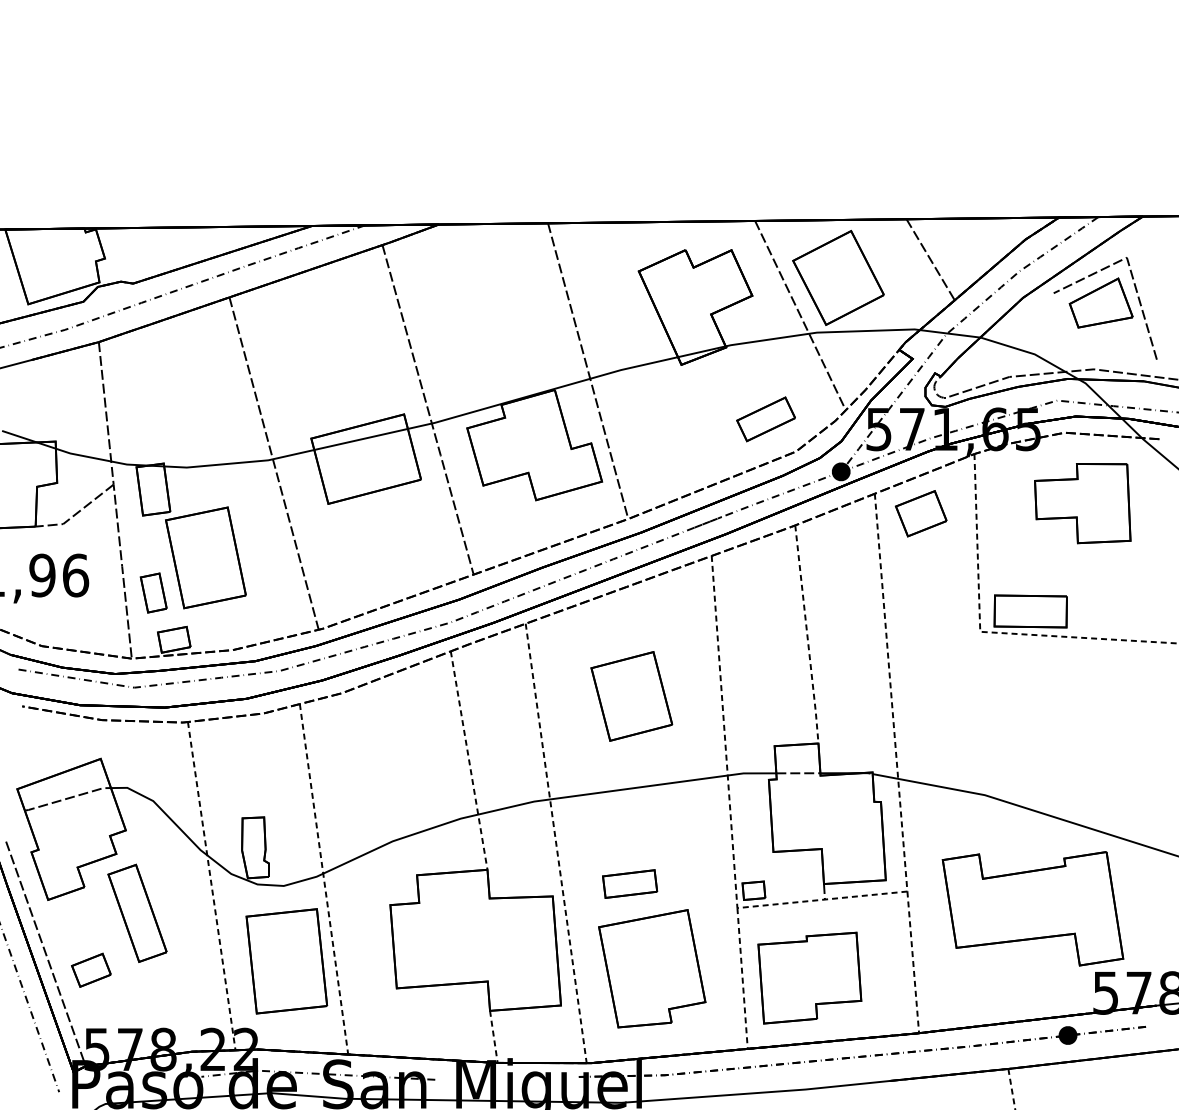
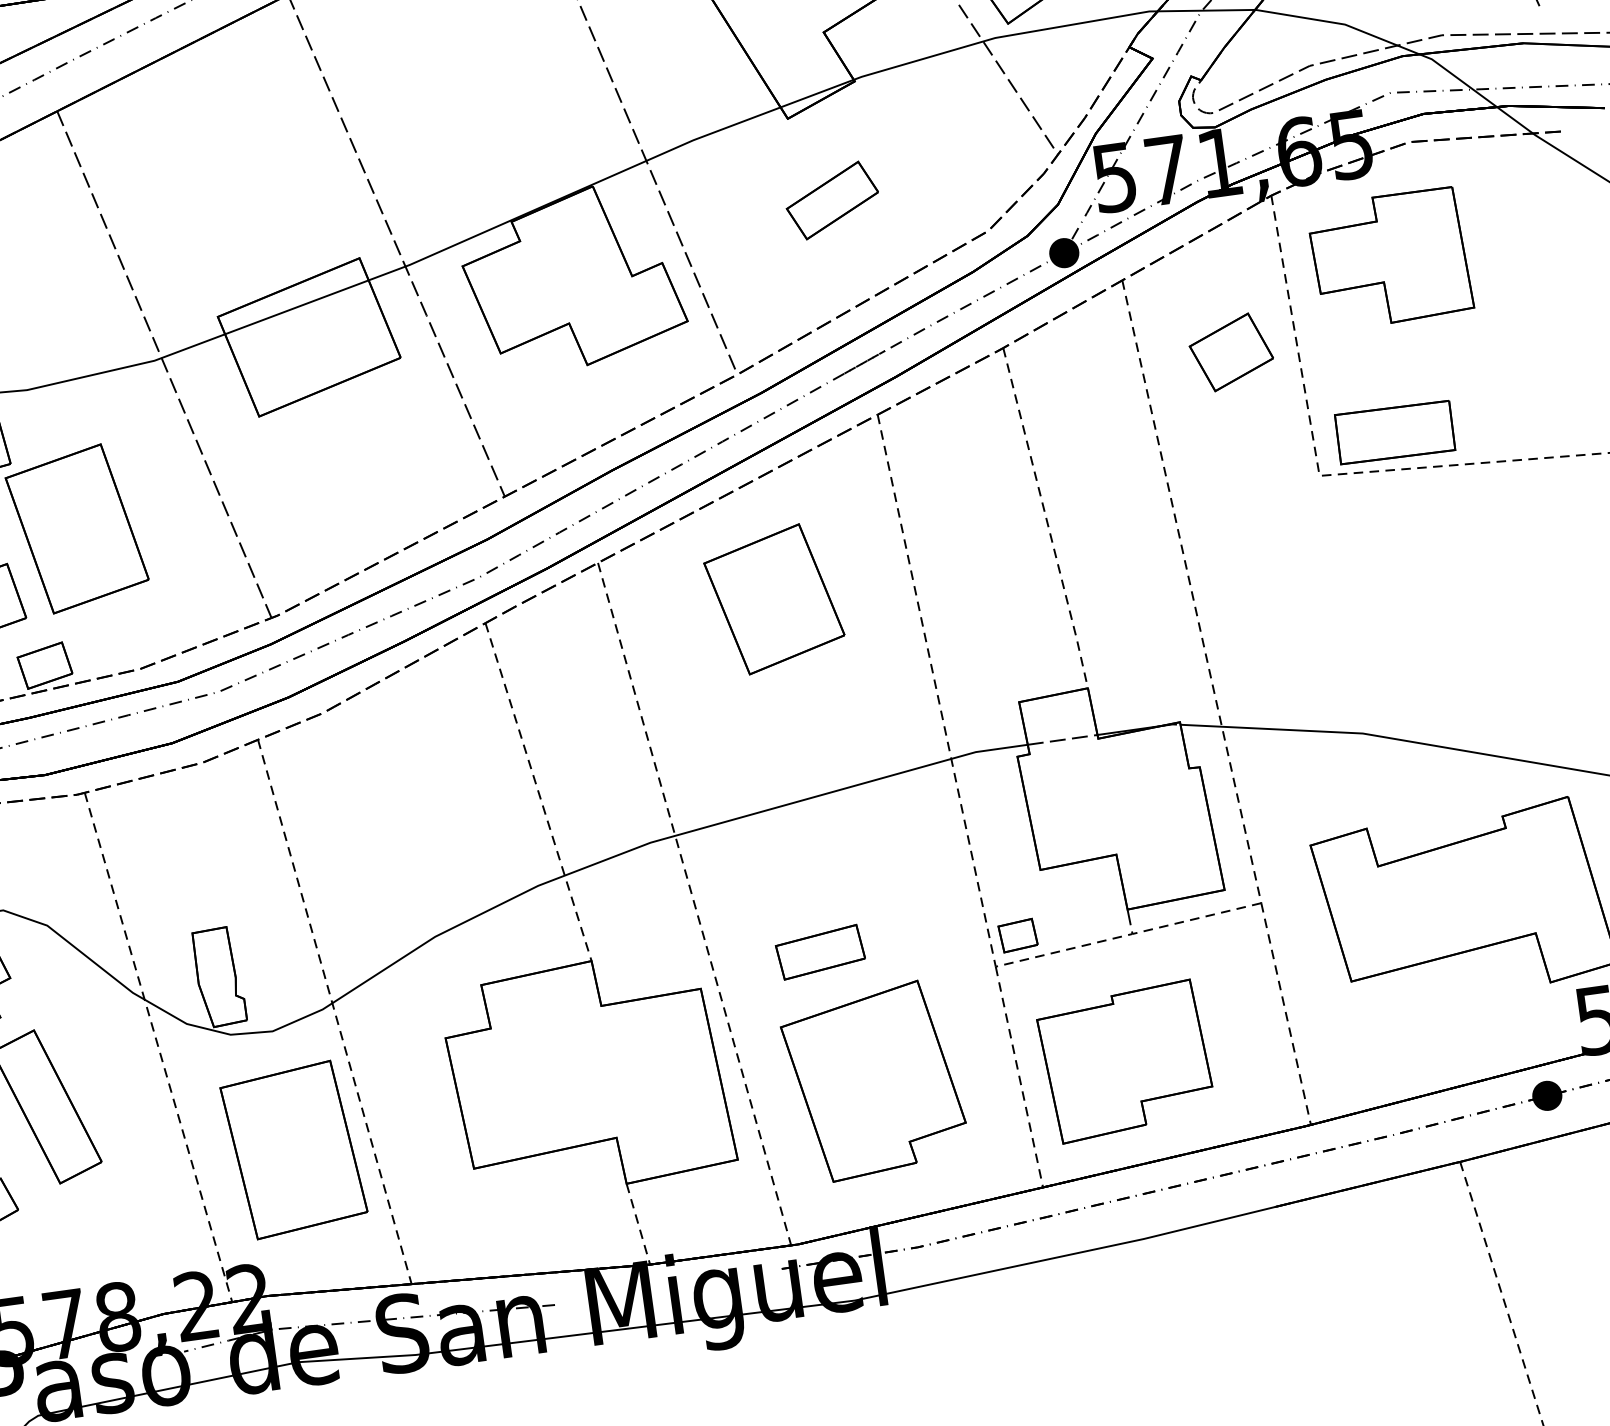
part: (765, 419) -> (831, 200), moved
part: (1082, 503) -> (1389, 259), moved
part: (920, 513) -> (1230, 352), moved
part: (631, 696) -> (773, 599), moved

